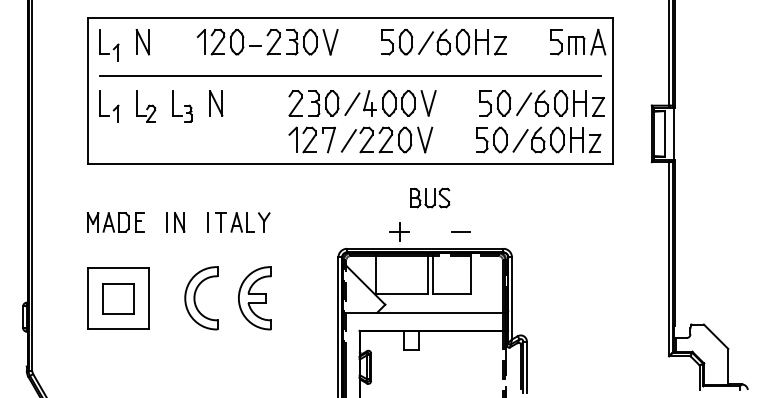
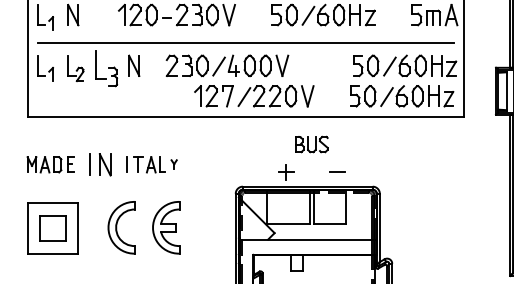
part: (362, 103) -> (227, 66), moved
part: (182, 106) -> (106, 68), size x1.4
part: (175, 222) -> (100, 164), size x1.4
part: (264, 222) -> (174, 164), size x0.6

